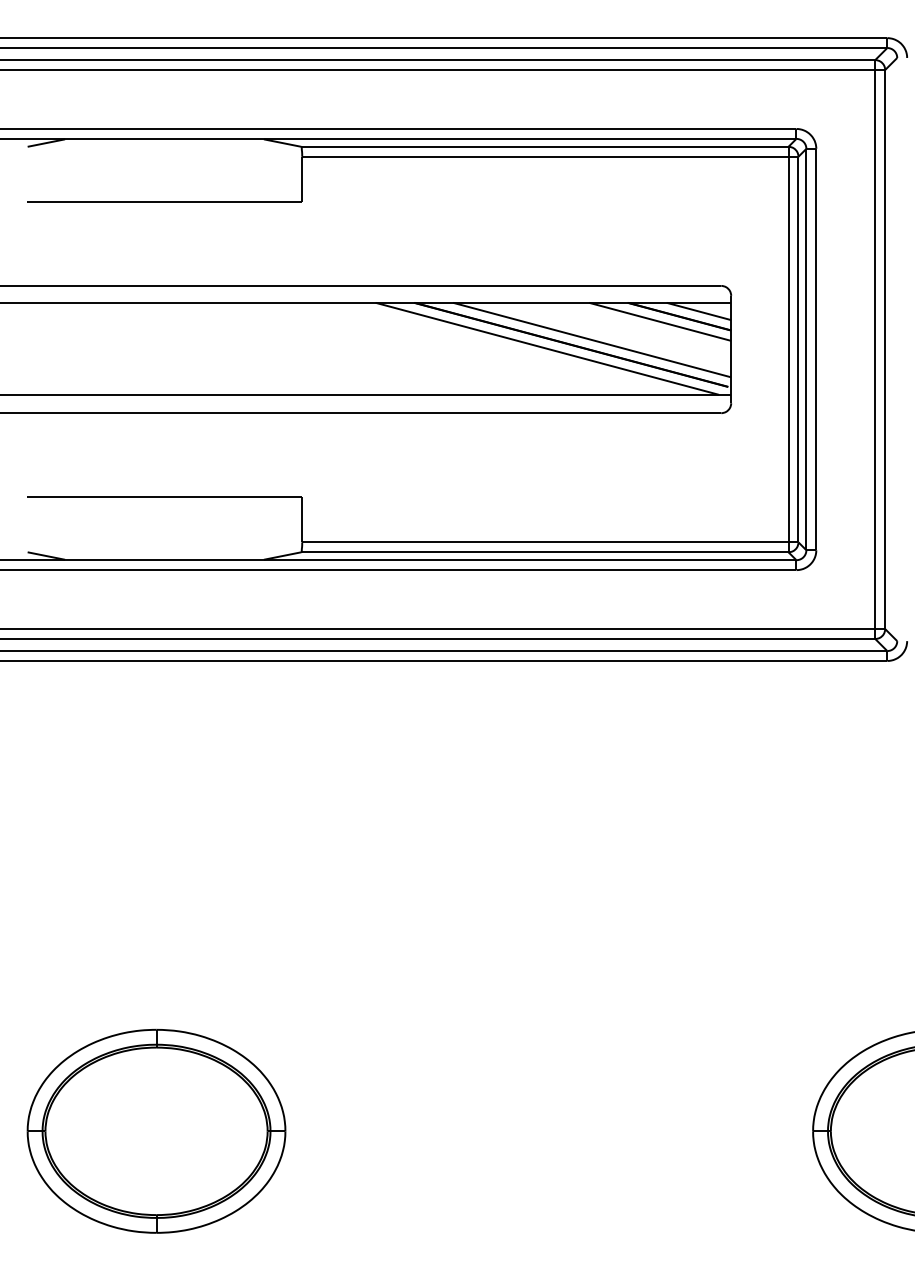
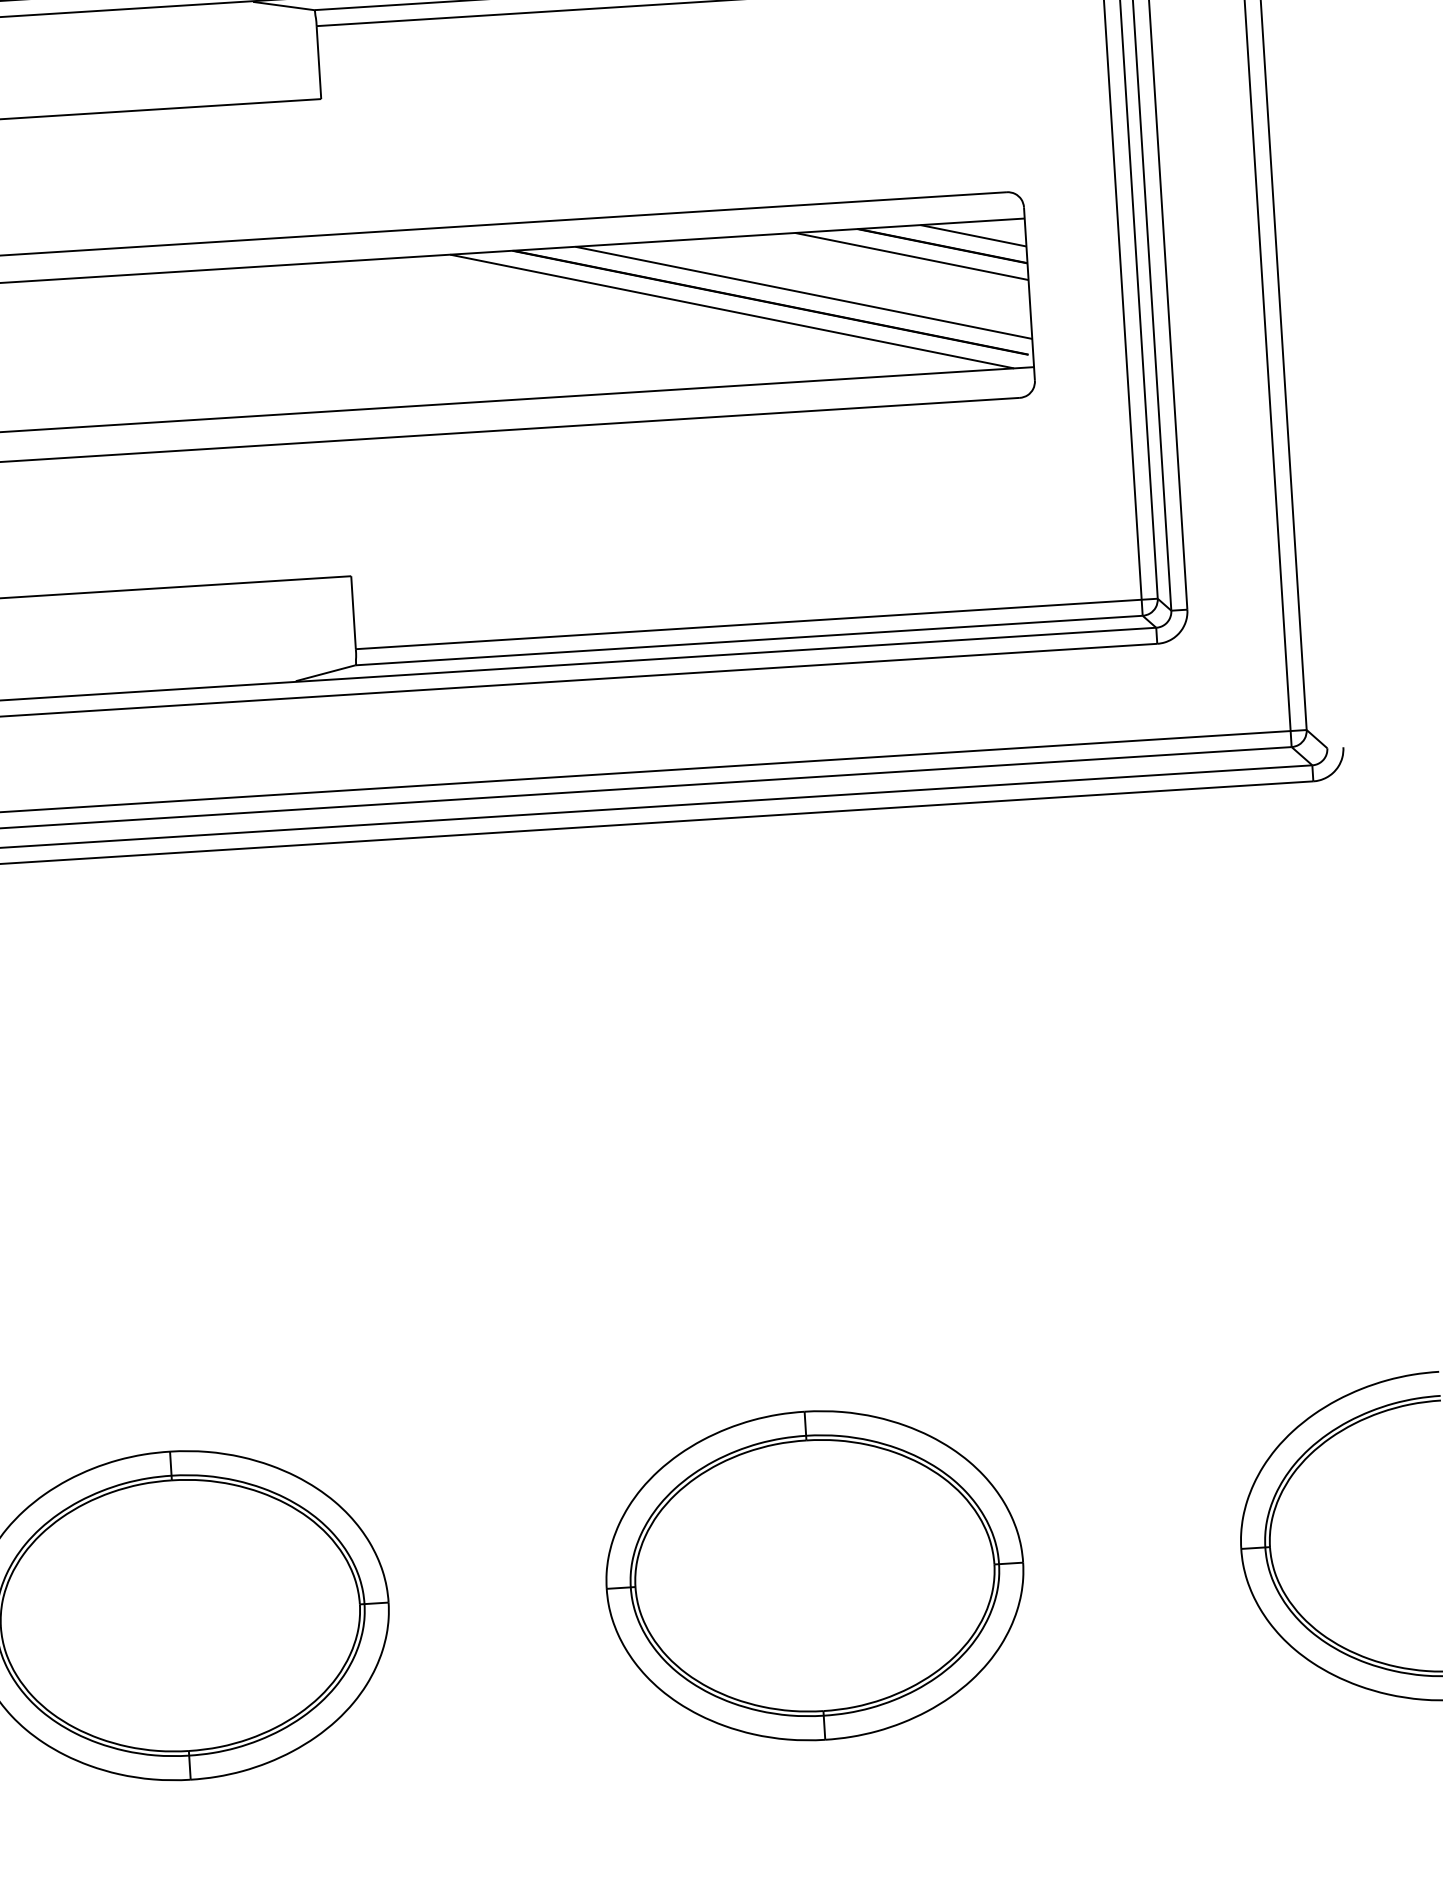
part: (548, 1130) -> (813, 1574), added

